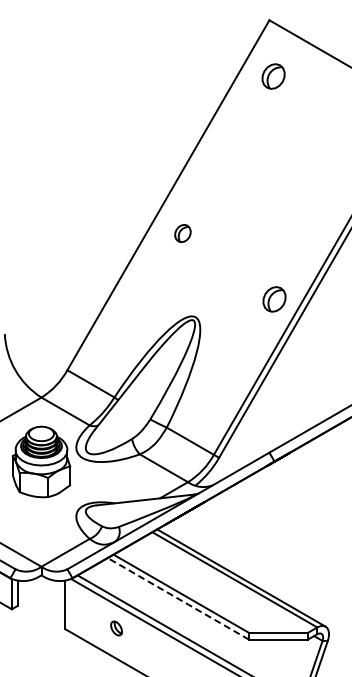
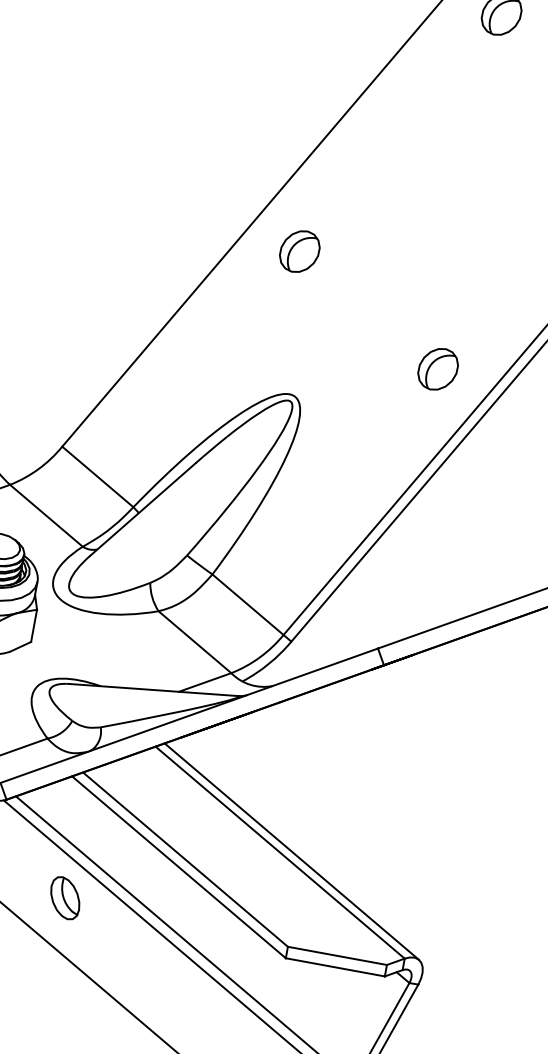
part: (182, 233) -> (299, 251), size x1.43
part: (274, 299) -> (438, 369), moved
line: (178, 598) -> (179, 866), dashed -> solid
part: (116, 628) -> (65, 898), size x1.67

